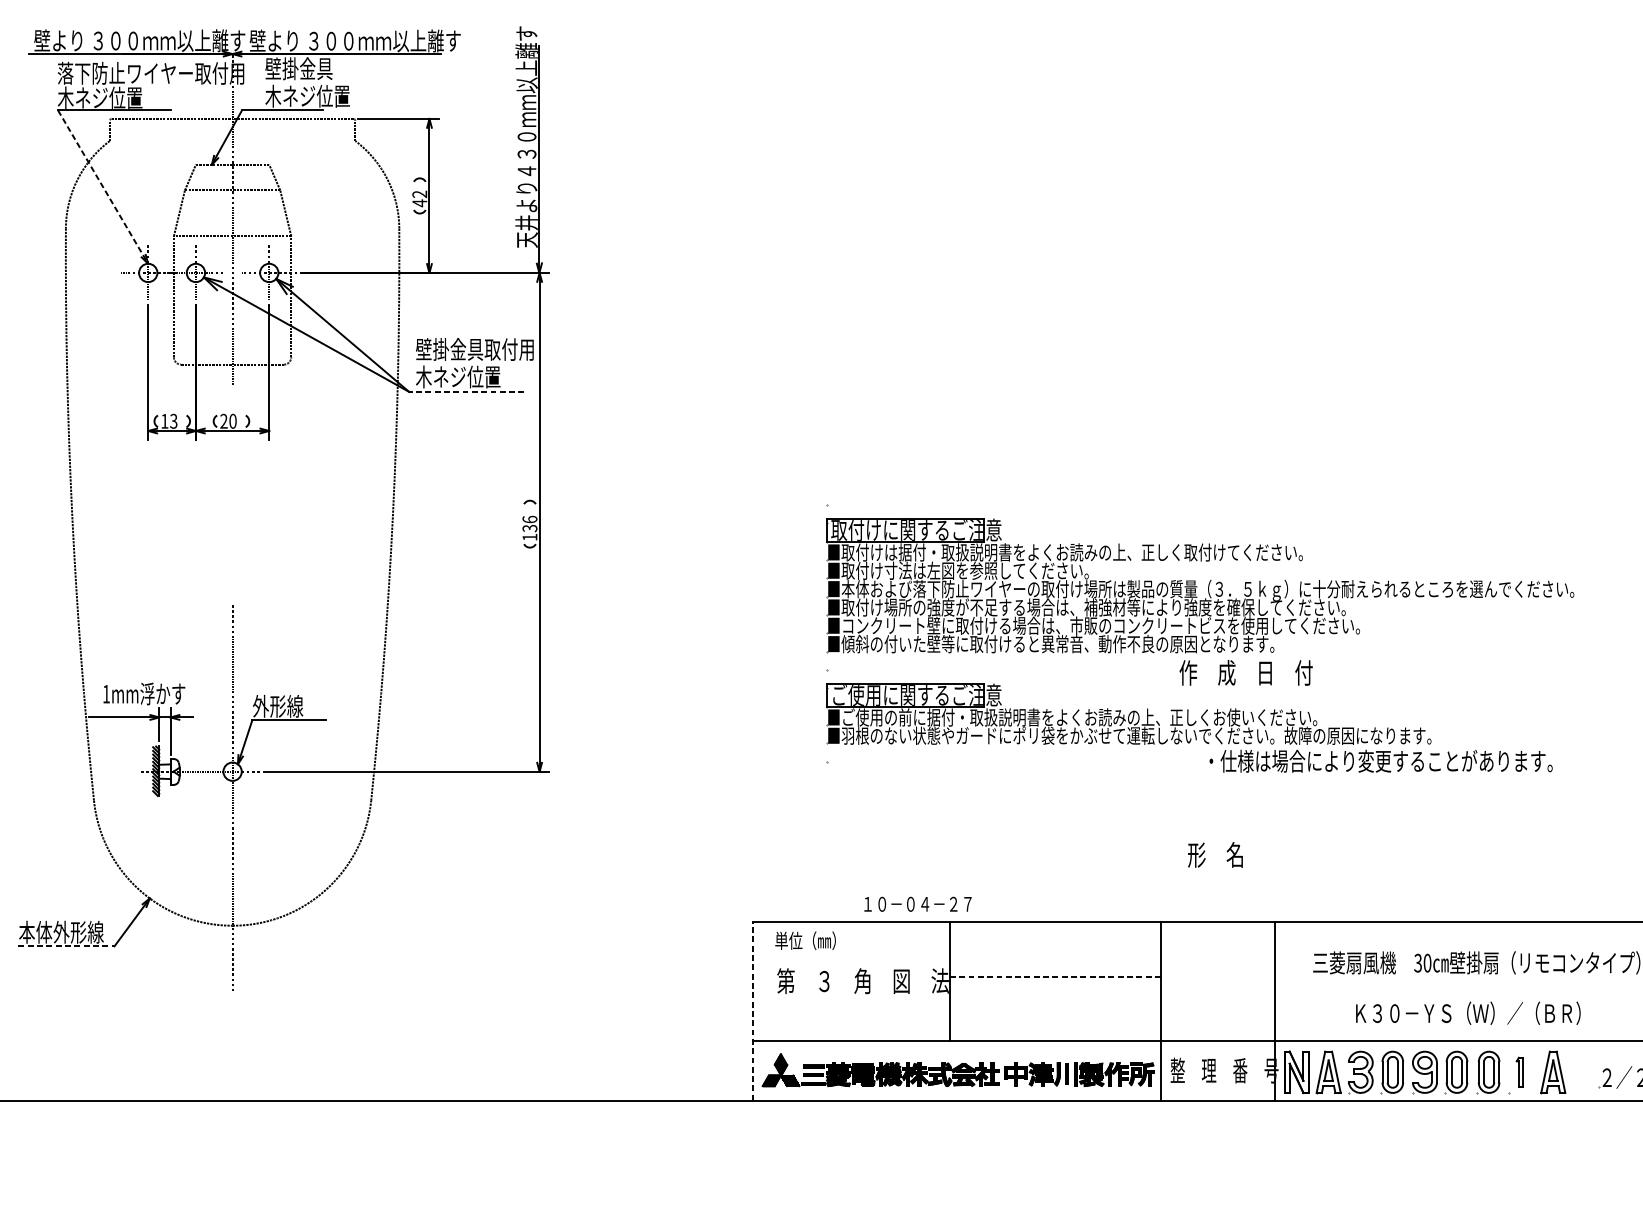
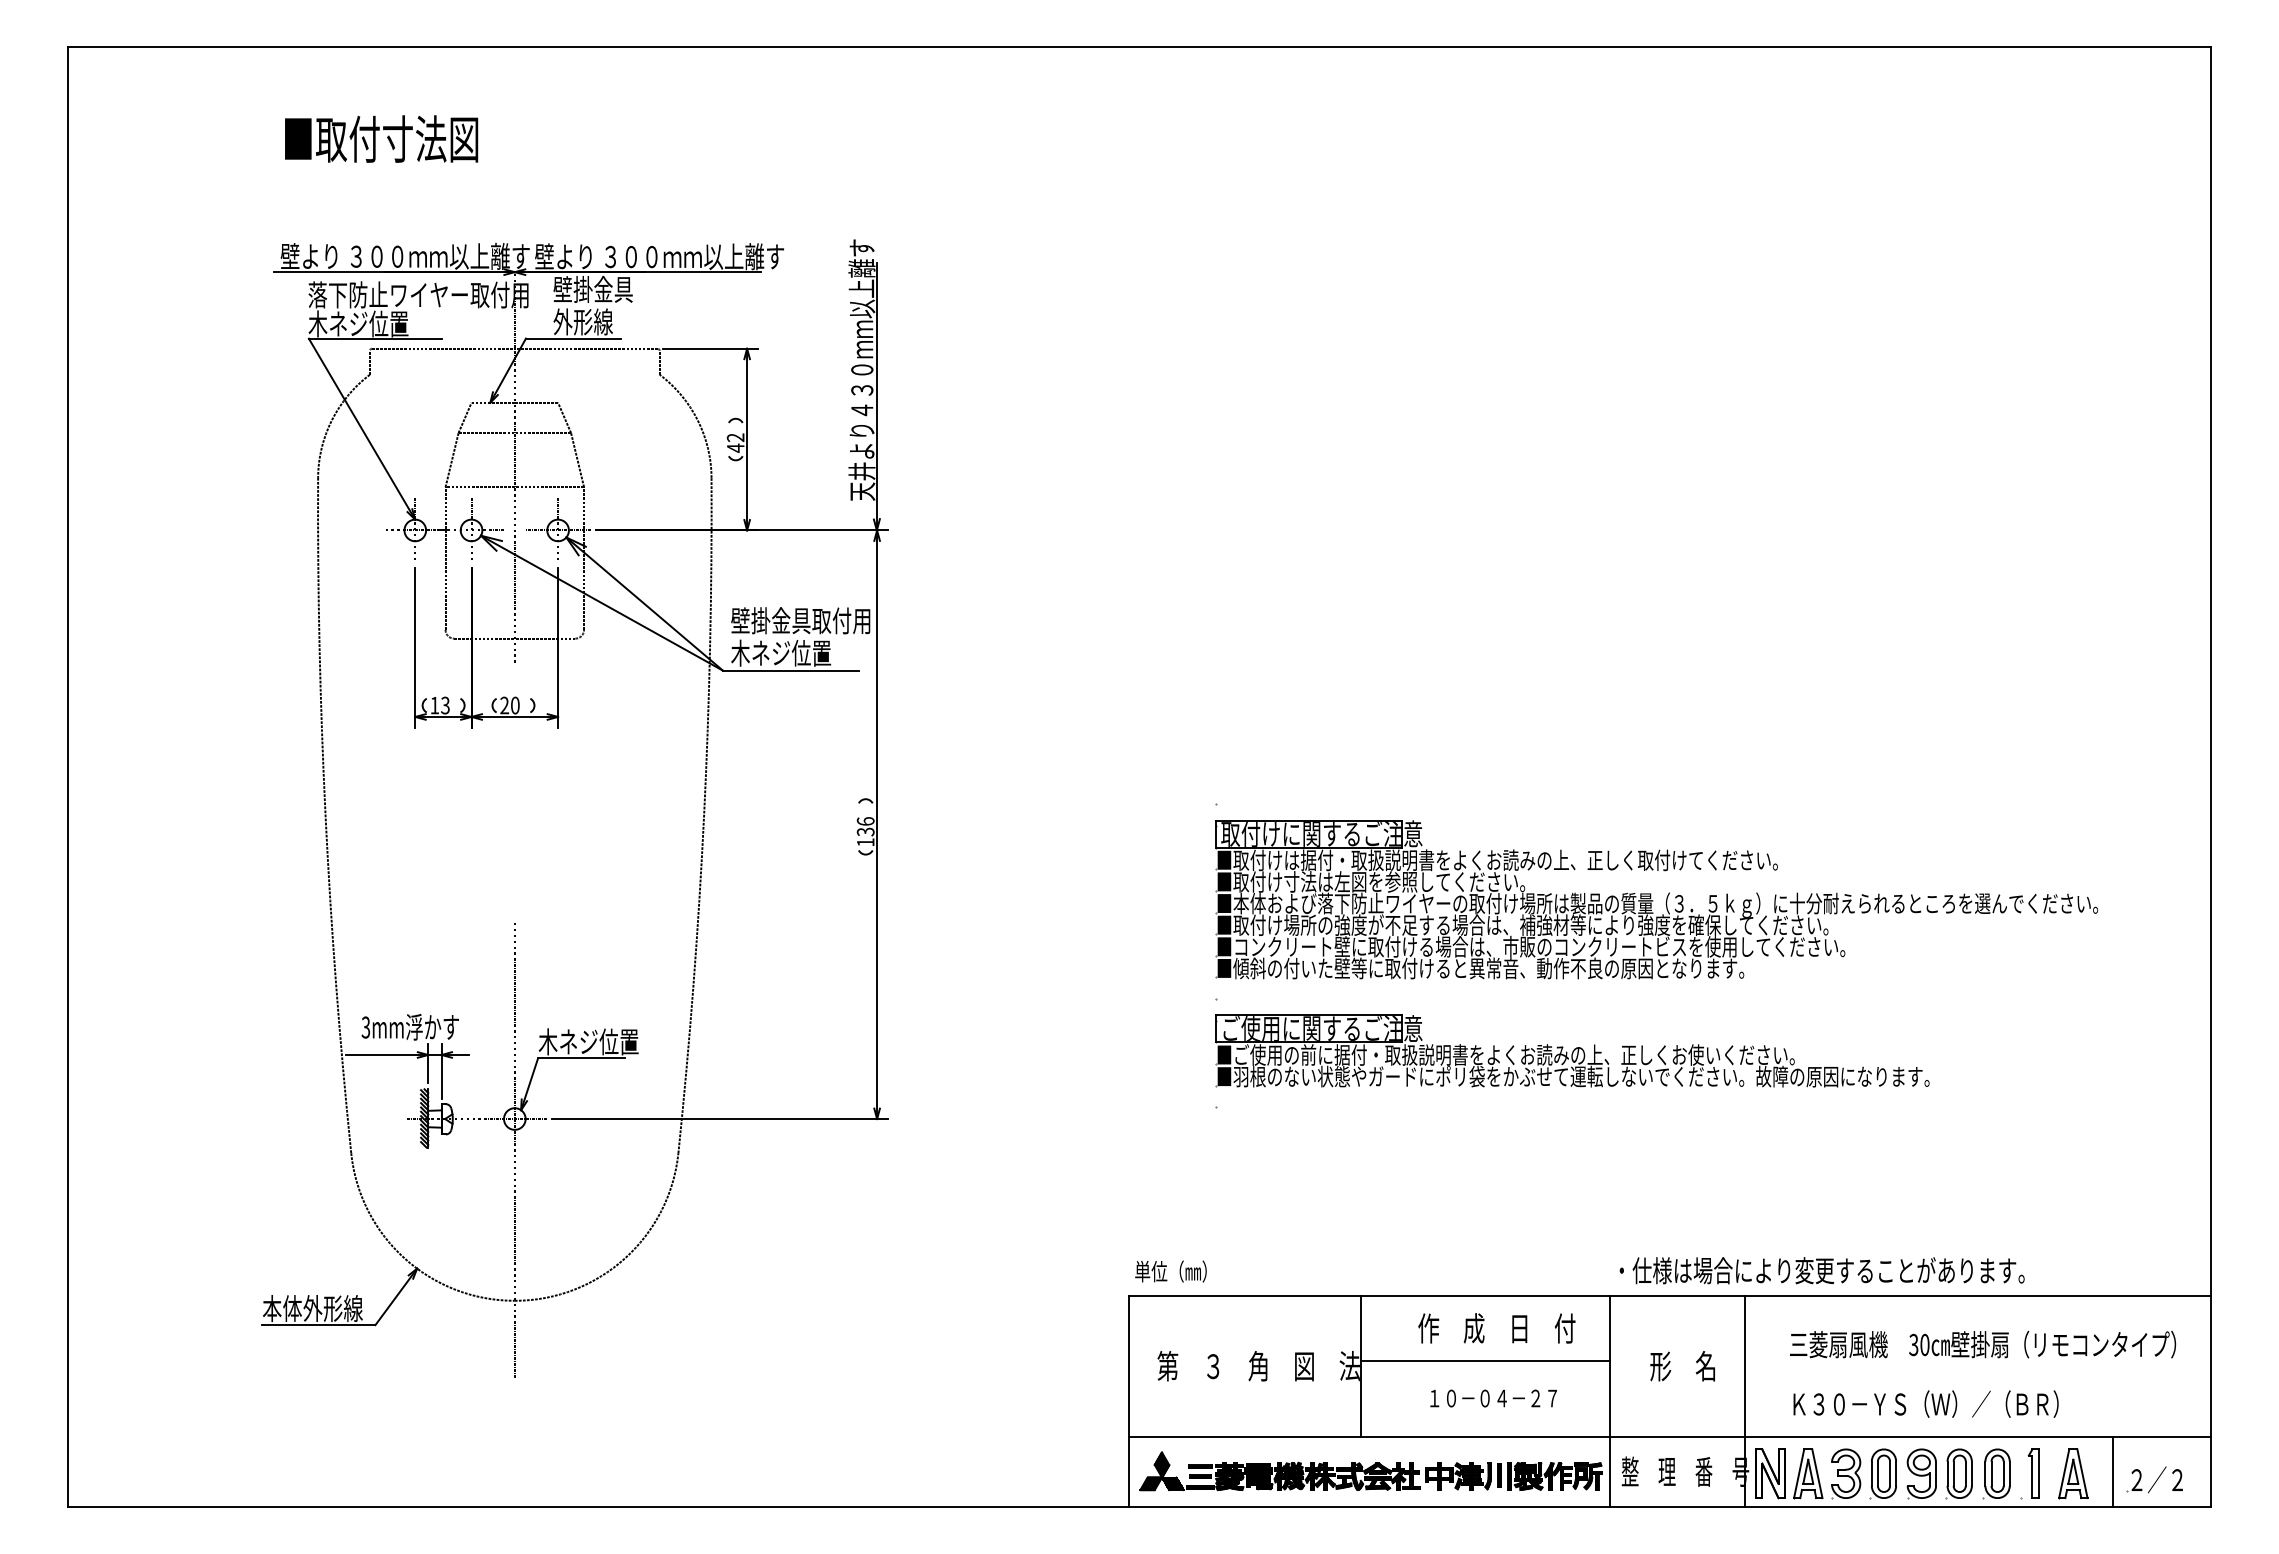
text: (307, 95) -> (603, 321), 木ネジ位置 -> 外形線
line: (103, 187) -> (362, 429), dashed -> solid
line: (466, 391) -> (790, 670), dashed -> solid
text: (1245, 672) -> (1496, 1328), moved
text: (106, 694) -> (365, 1027), 1mm -> 3mm
text: (295, 706) -> (588, 1041), 外形線 -> 木ネジ位置
text: (1380, 761) -> (1821, 1270), moved
text: (1215, 855) -> (1682, 1366), moved
text: (917, 904) -> (1493, 1398), moved
text: (805, 940) -> (1170, 1271), moved
line: (66, 946) -> (318, 1325), dashed -> solid
line: (1056, 977) -> (1486, 1361), dashed -> solid
line: (752, 1011) -> (1128, 1401), dashed -> solid
text: (1467, 1012) -> (1925, 1403), moved
line: (1587, 1070) -> (2113, 1471), added
part: (1519, 1072) -> (2033, 1473), size x1.43

